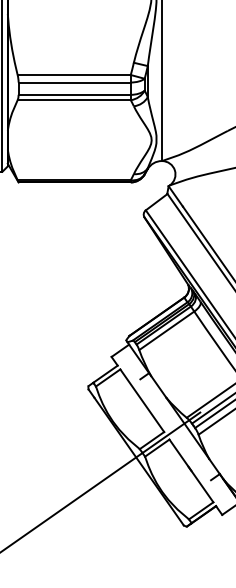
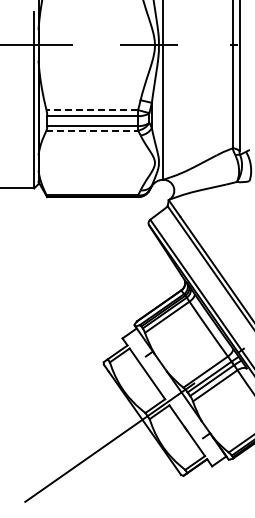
line: (74, 75) -> (92, 110), solid -> dashed
line: (74, 100) -> (92, 130), solid -> dashed

